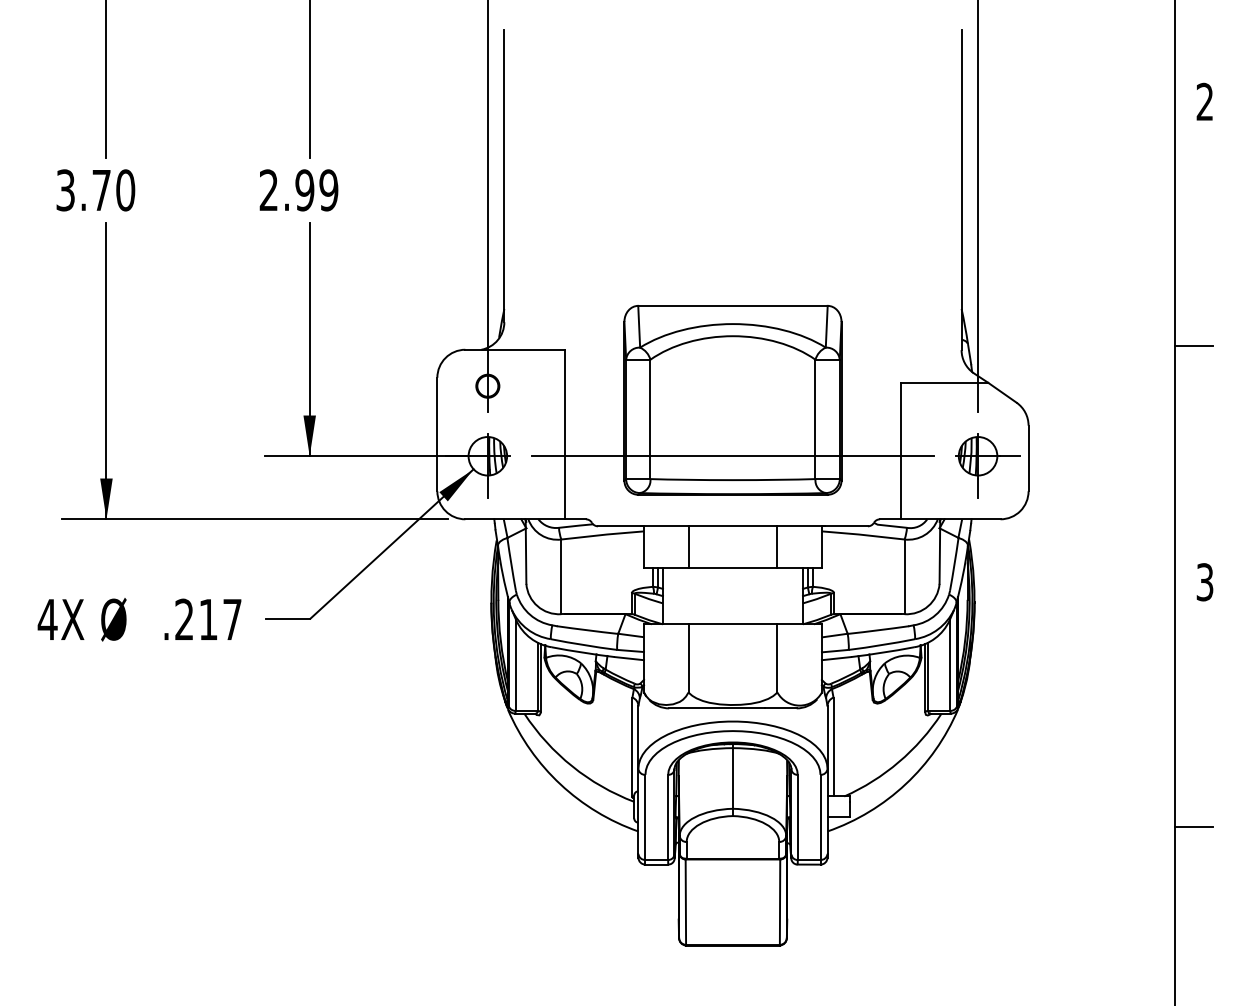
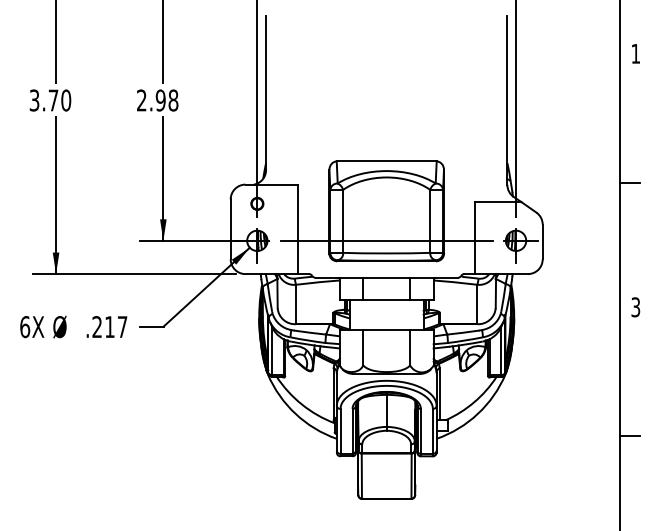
text: (1204, 101) -> (635, 53), 2 -> 1
text: (328, 190) -> (173, 100), 2.99 -> 2.98
text: (46, 620) -> (24, 327), 4X -> 6X

